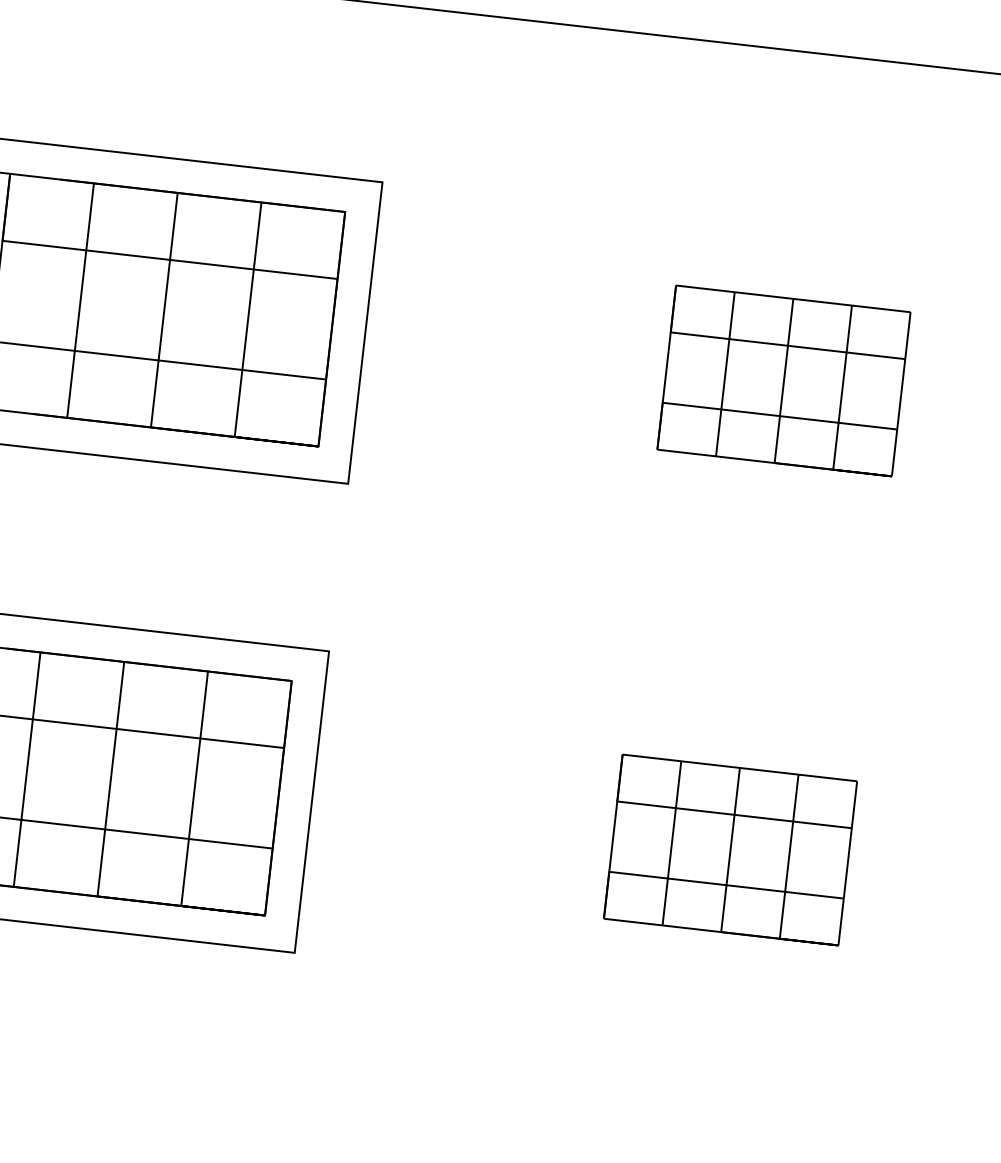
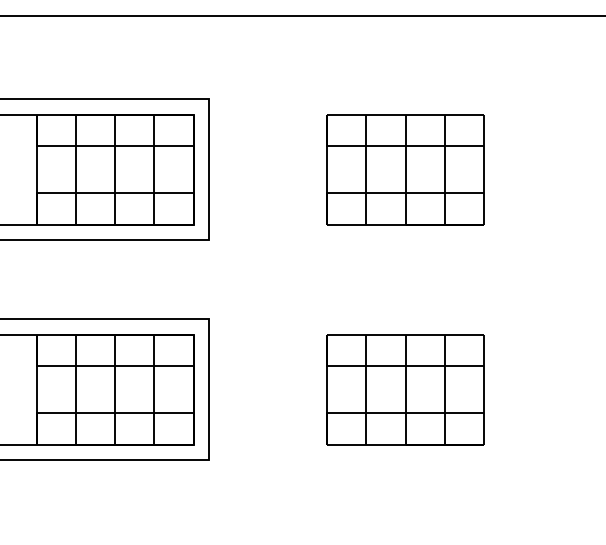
part: (783, 380) -> (405, 169), size x1.43
part: (730, 849) -> (405, 389), size x1.43

